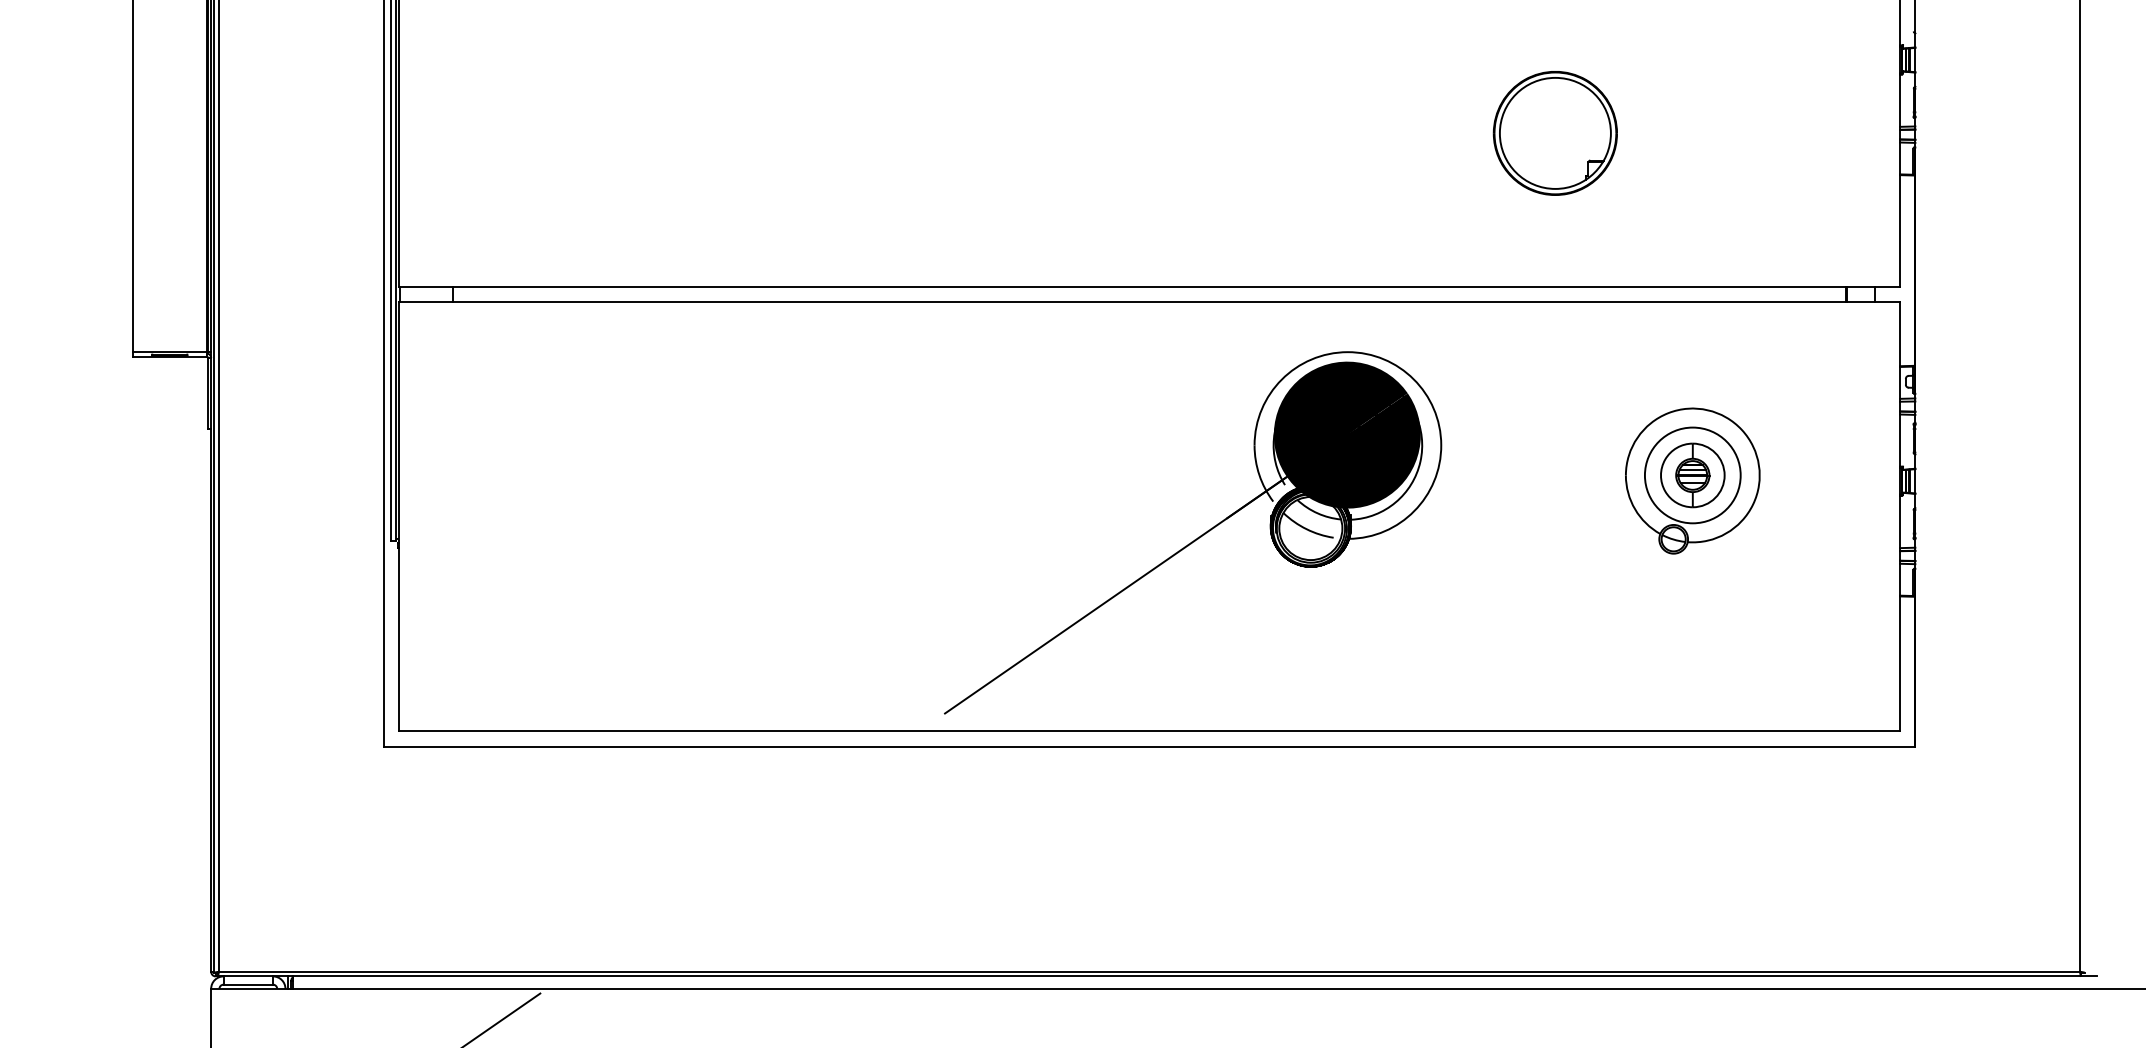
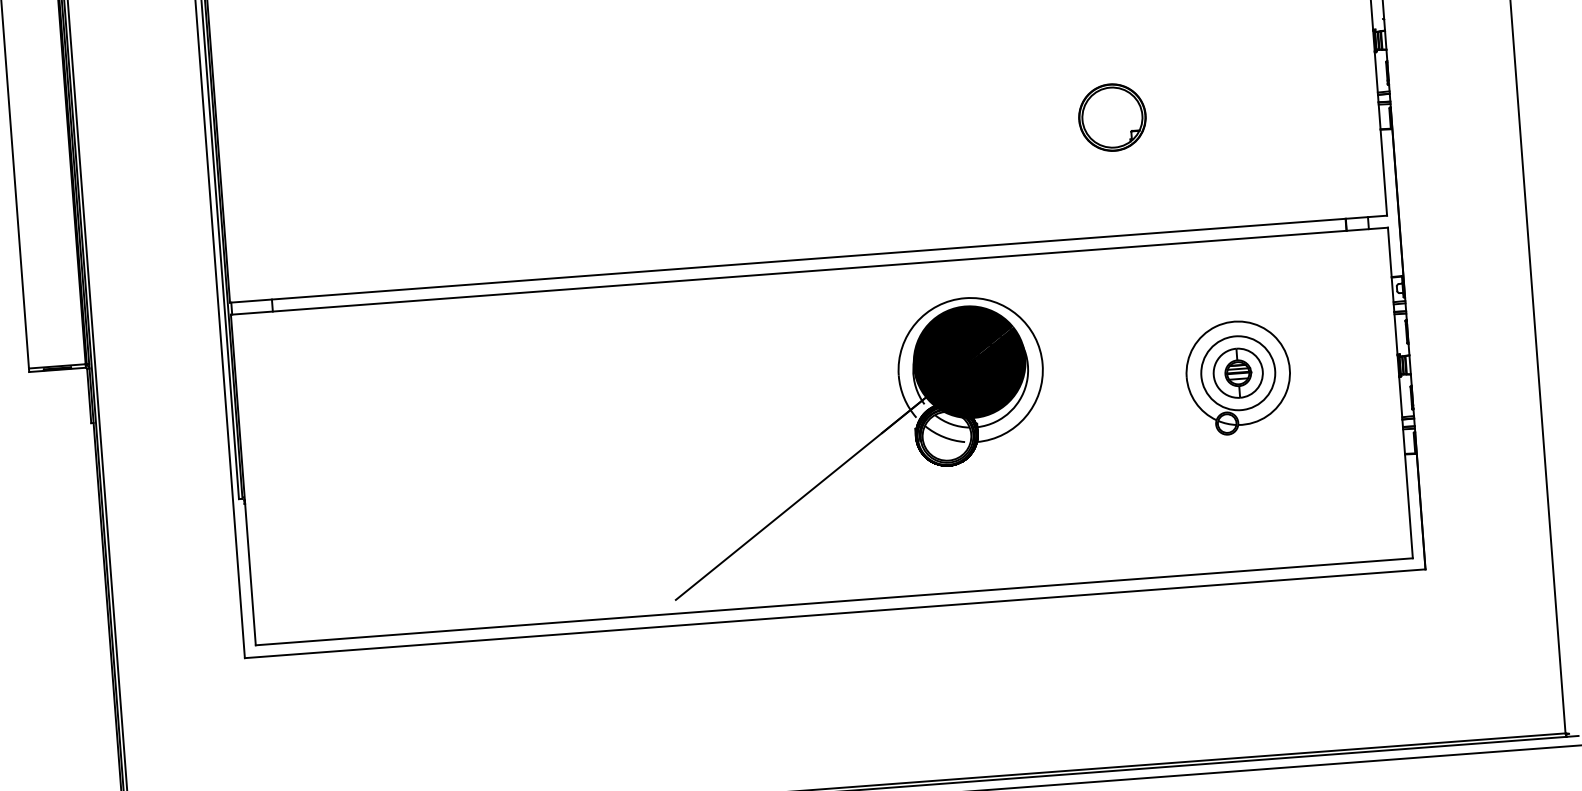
part: (1554, 133) -> (1111, 117), size x0.7

